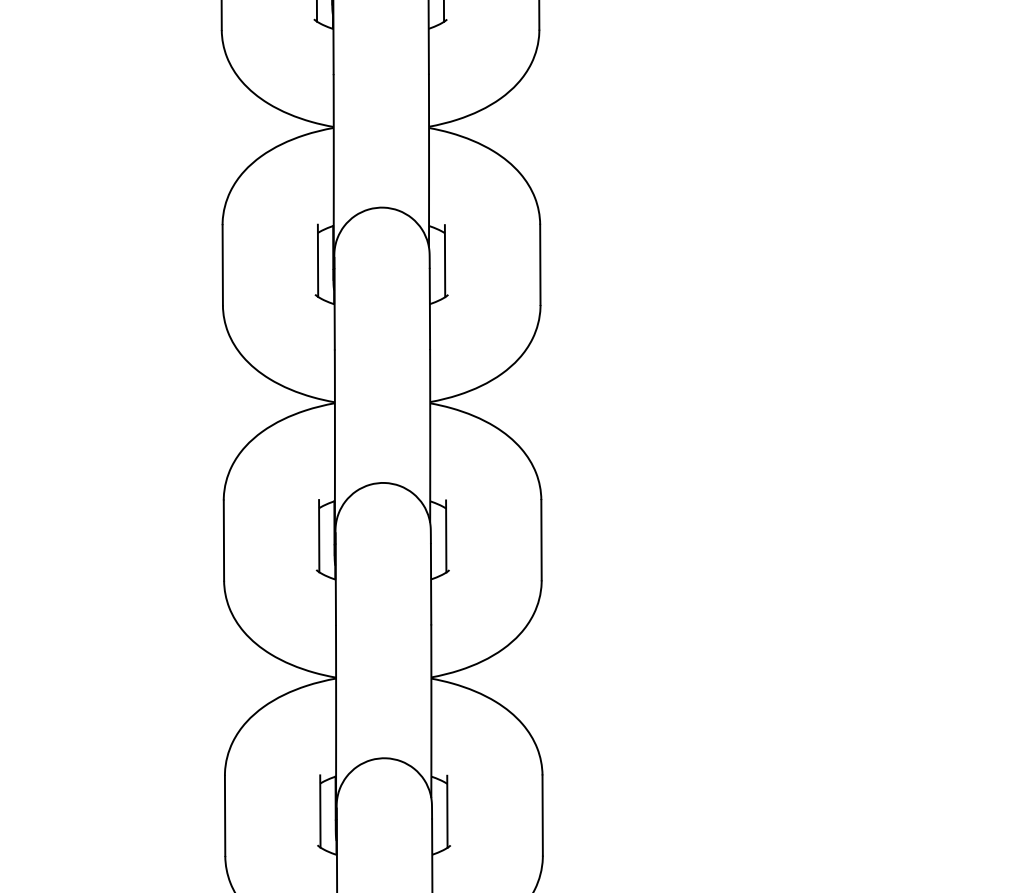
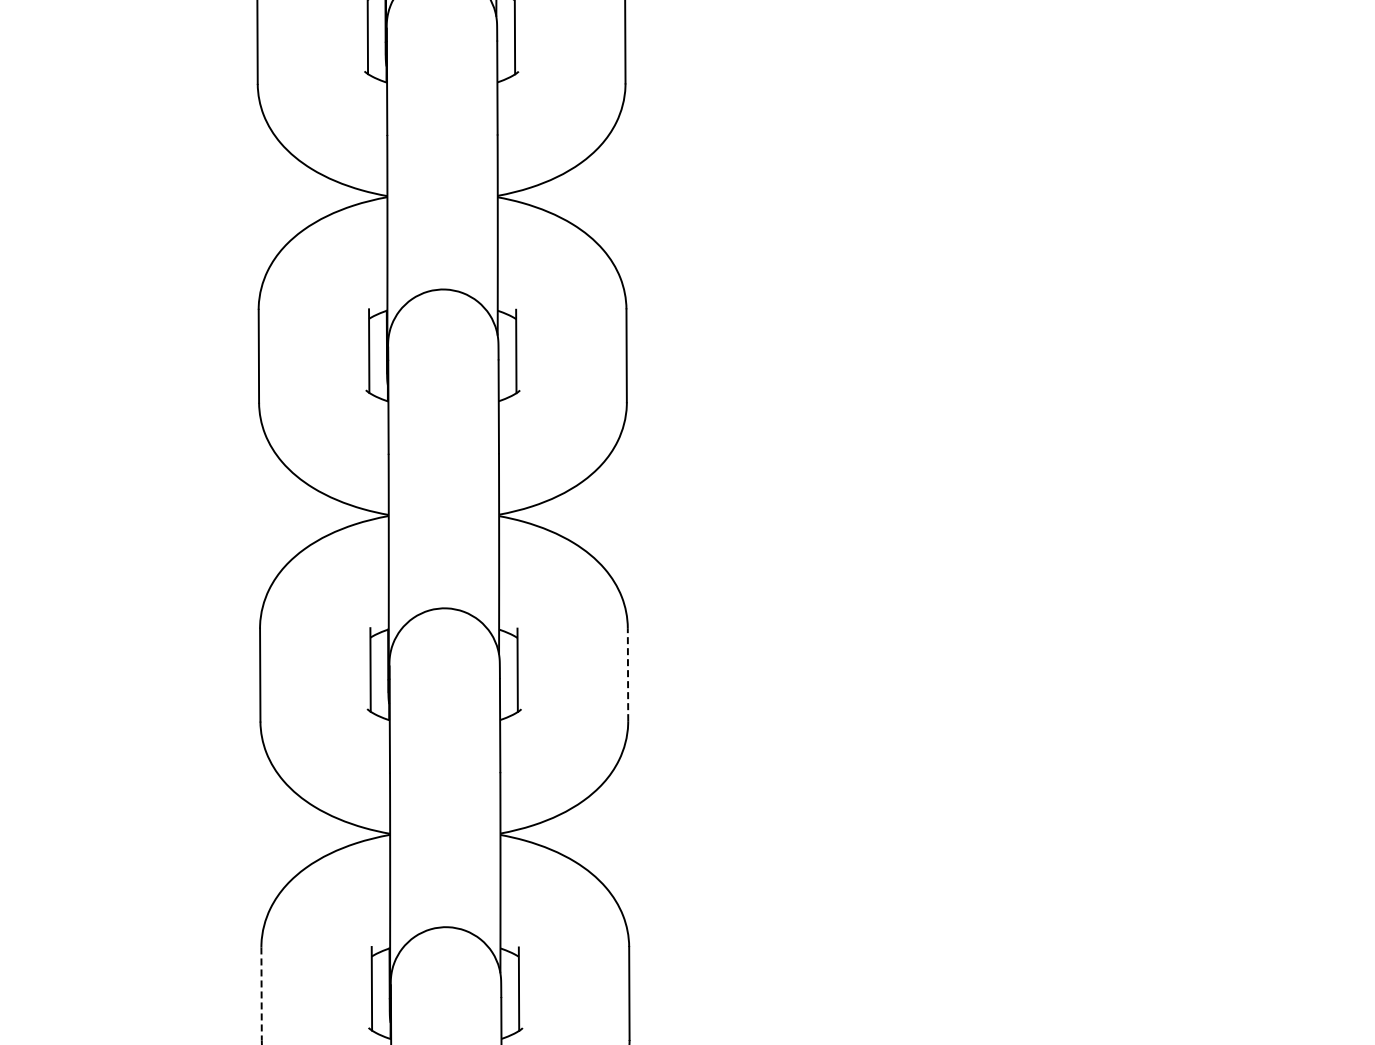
line: (541, 540) -> (628, 674), solid -> dashed
line: (225, 816) -> (261, 994), solid -> dashed

